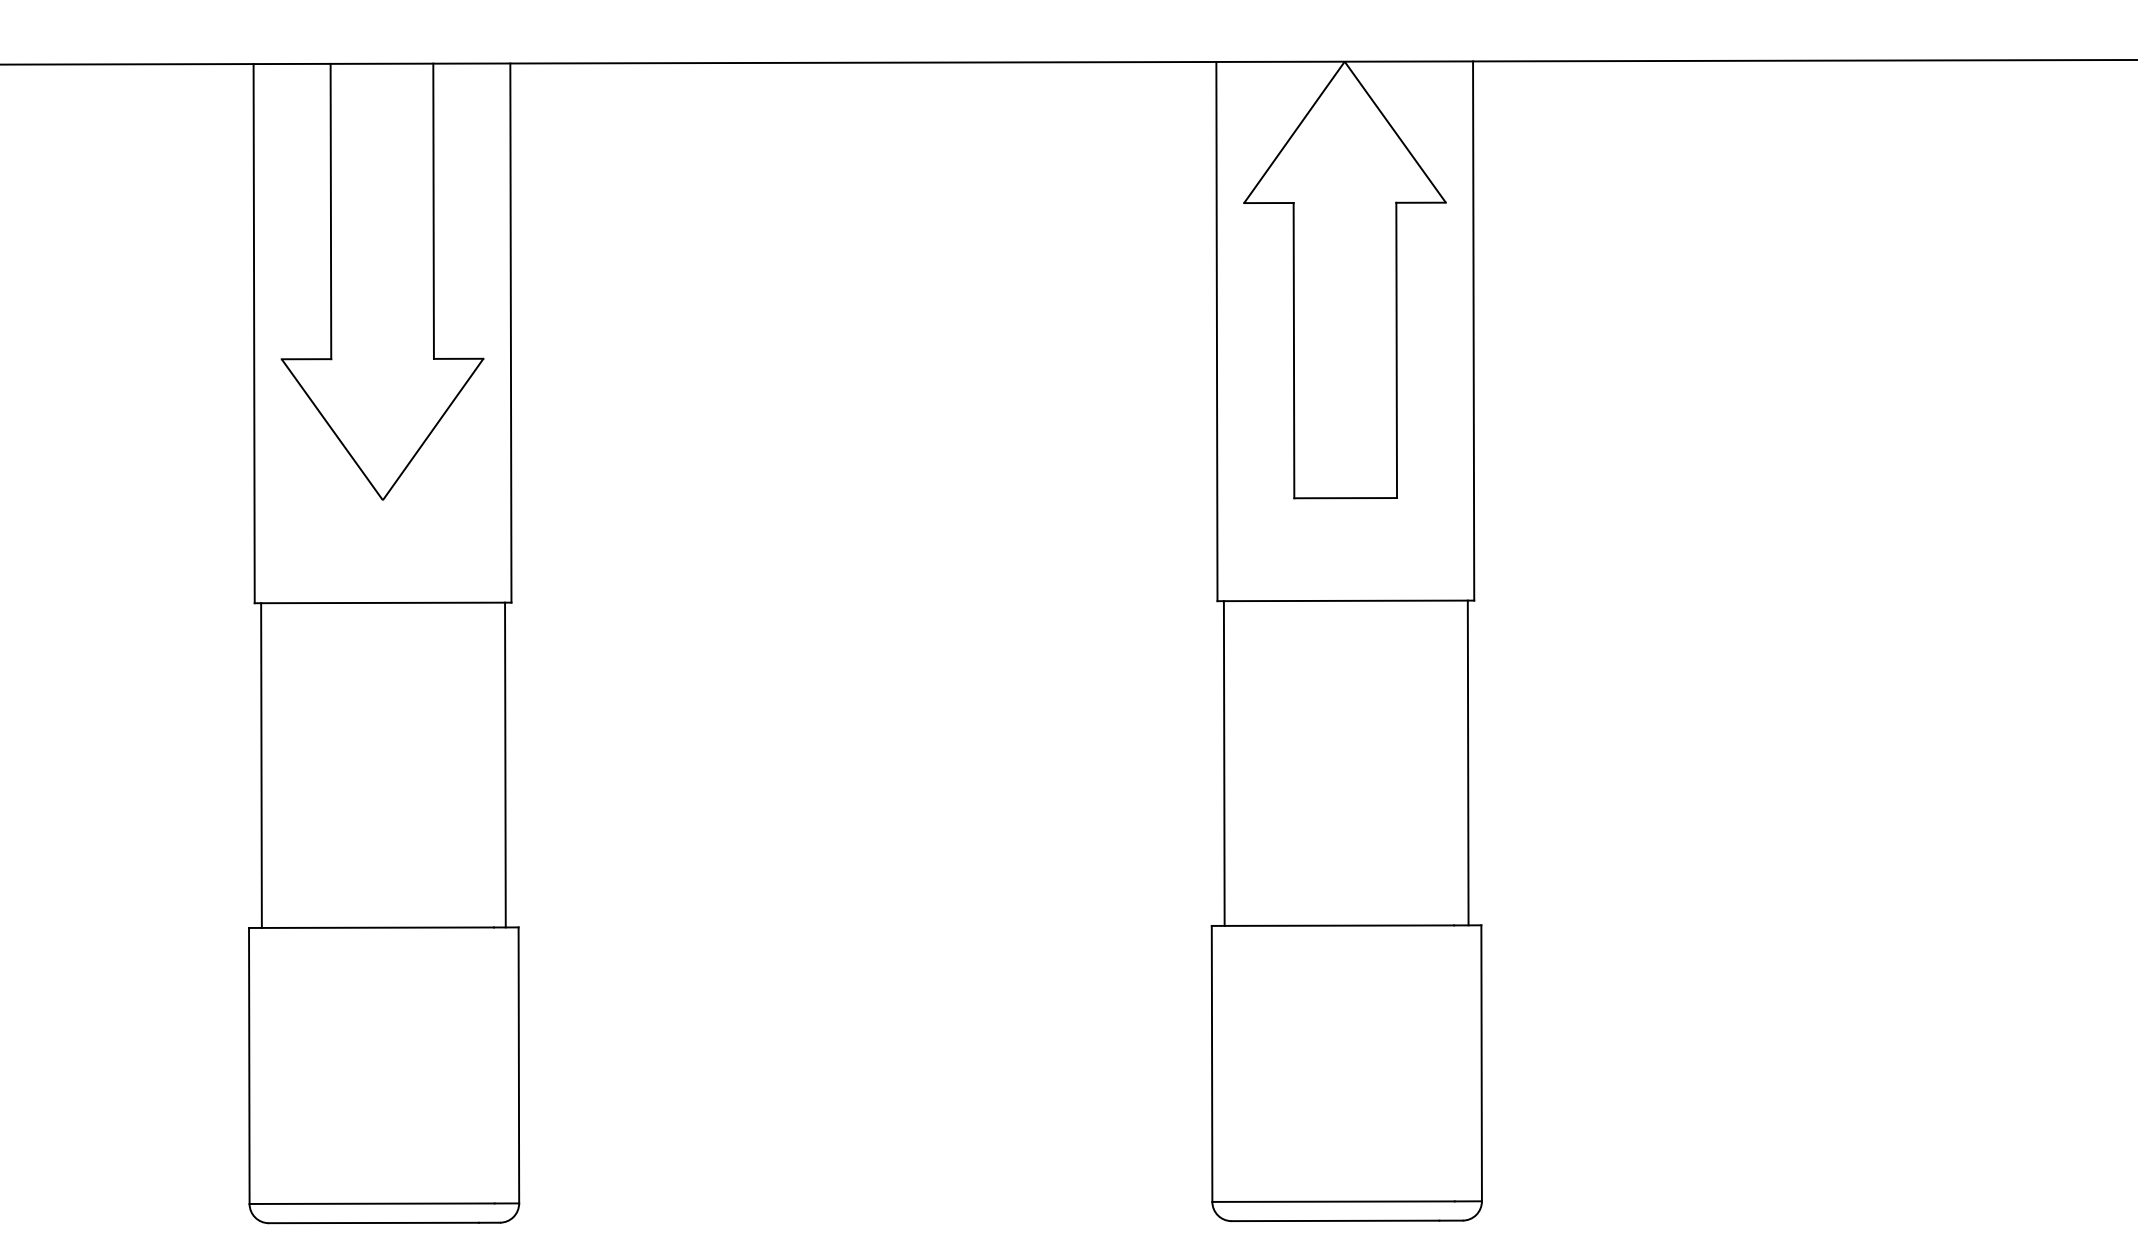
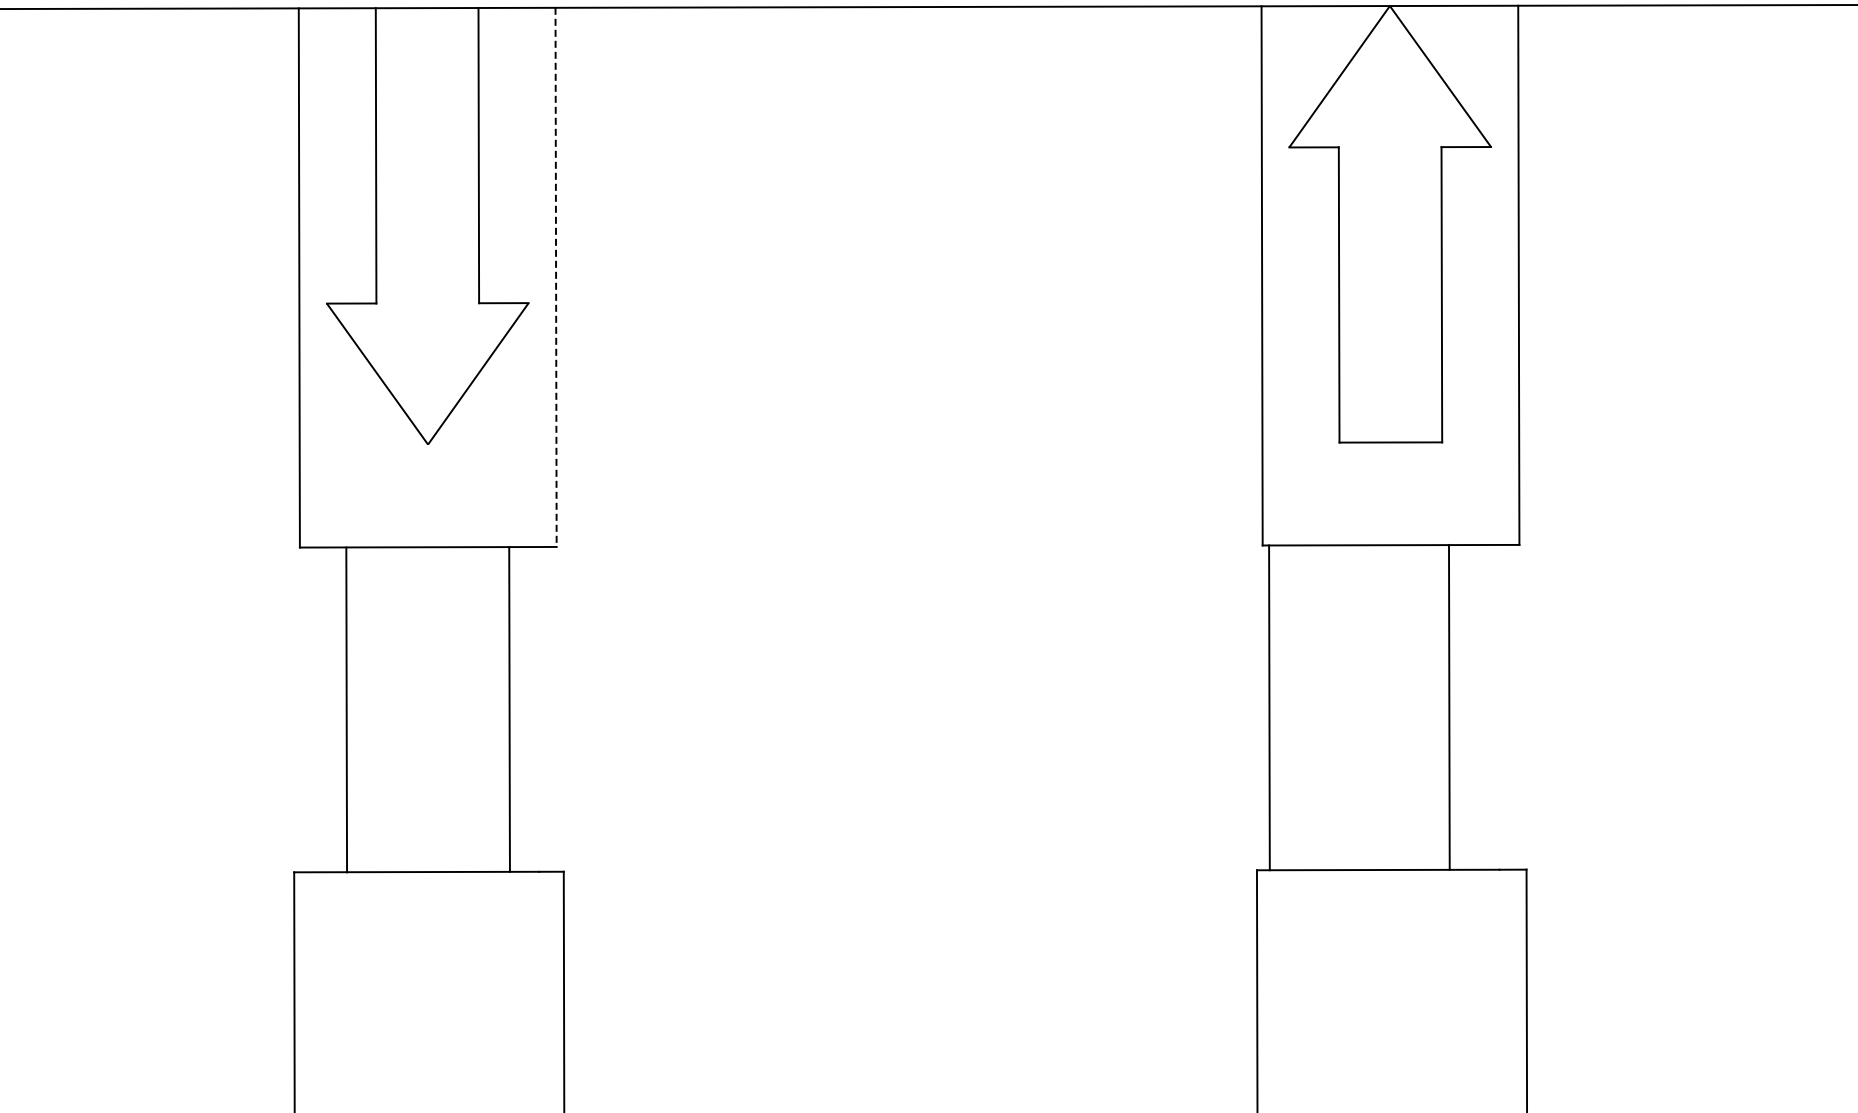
line: (510, 333) -> (555, 277), solid -> dashed
line: (1467, 762) -> (1448, 706), moved
line: (505, 764) -> (509, 708), moved
line: (261, 765) -> (346, 709), moved

